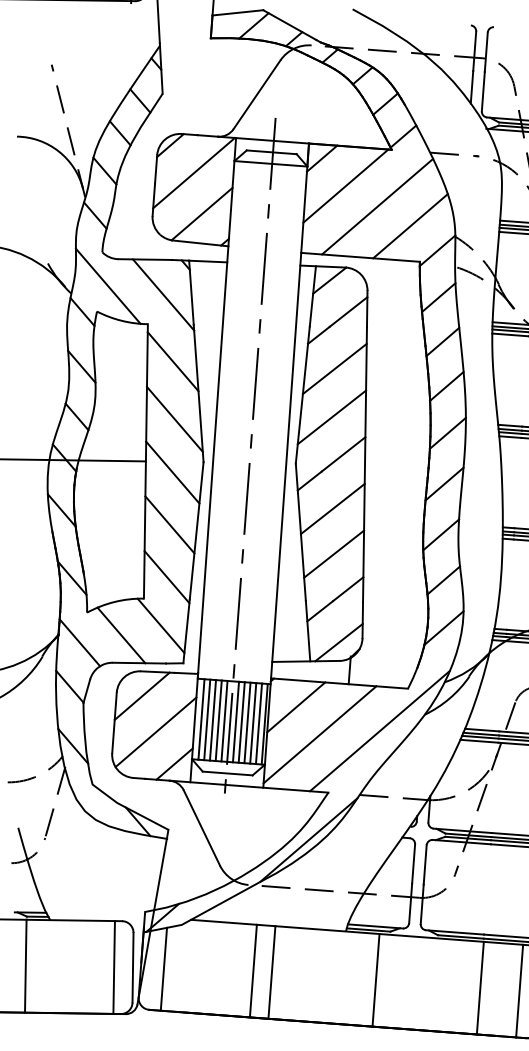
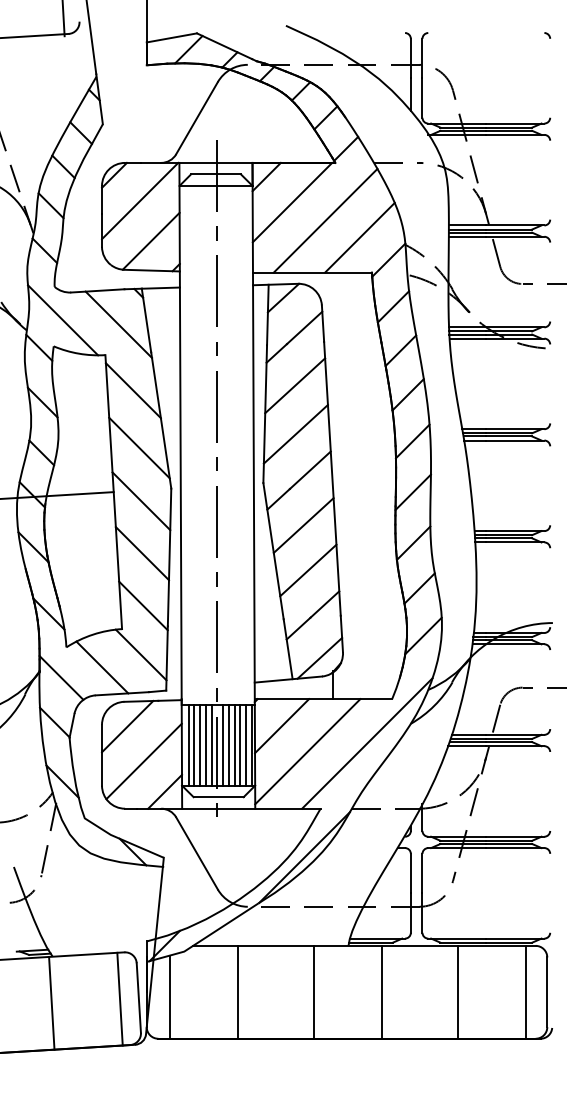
line: (25, 965) -> (51, 1002), moved
line: (253, 970) -> (238, 991), moved
line: (271, 971) -> (313, 991), moved
line: (480, 987) -> (457, 991), moved

